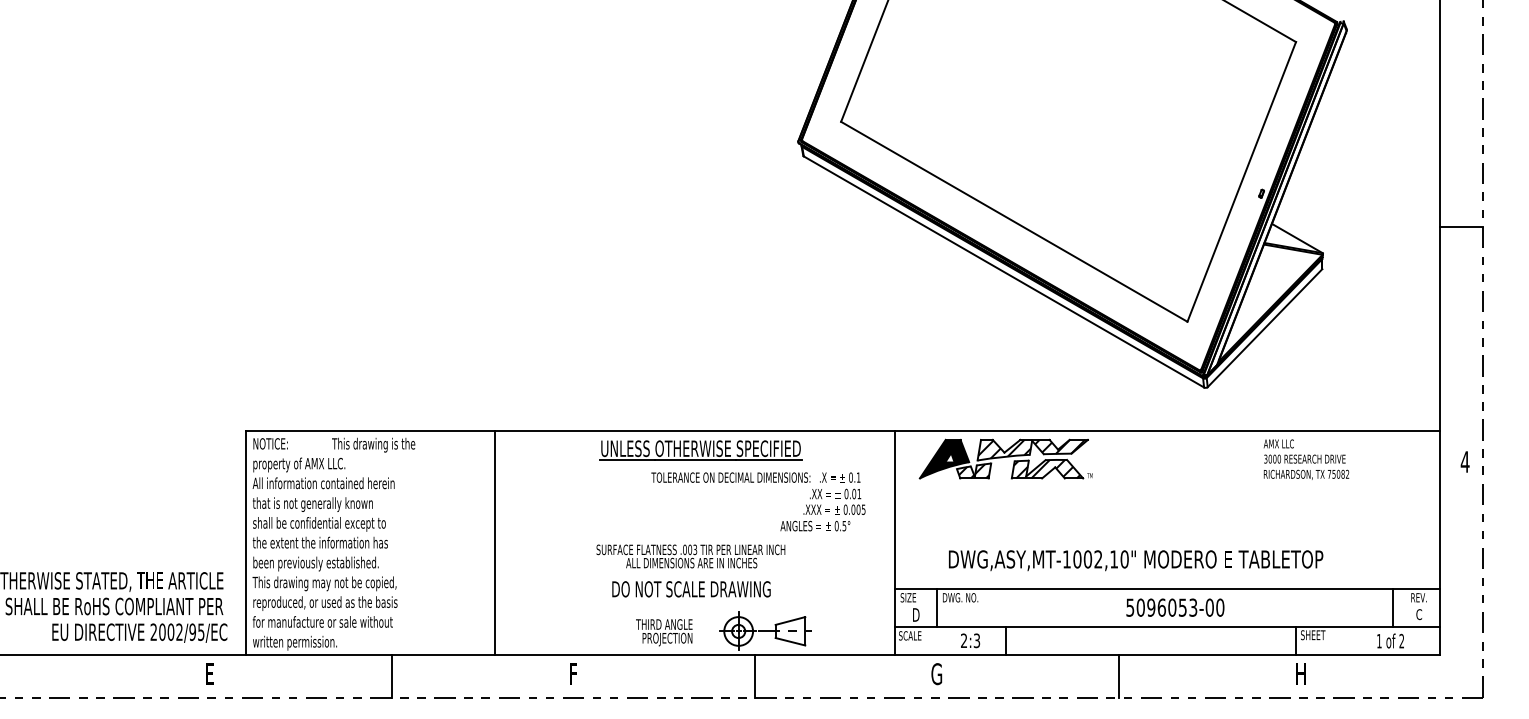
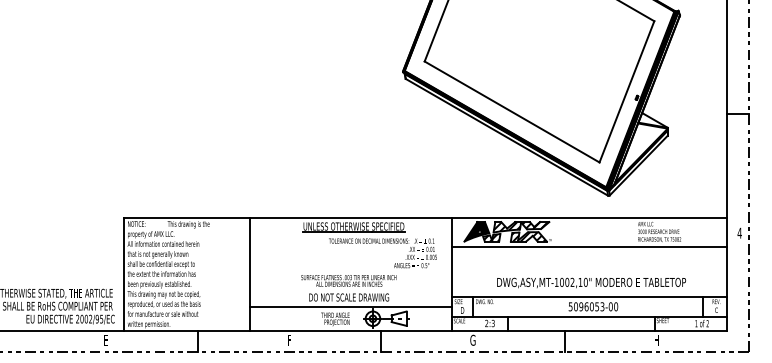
line: (1167, 488) -> (589, 246), added
text: (1135, 559) -> (591, 282), moved
line: (694, 607) -> (350, 306), added

